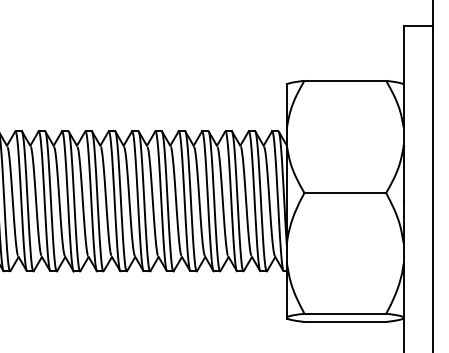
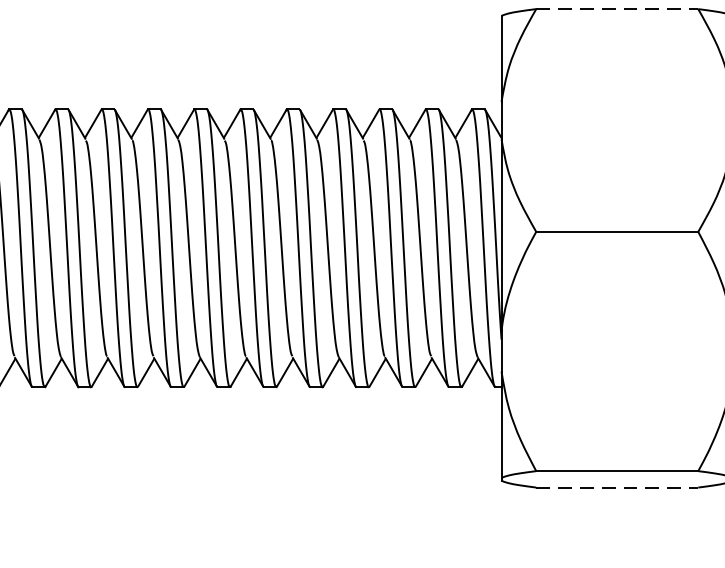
line: (345, 80) -> (617, 8), solid -> dashed
line: (345, 321) -> (617, 486), solid -> dashed

